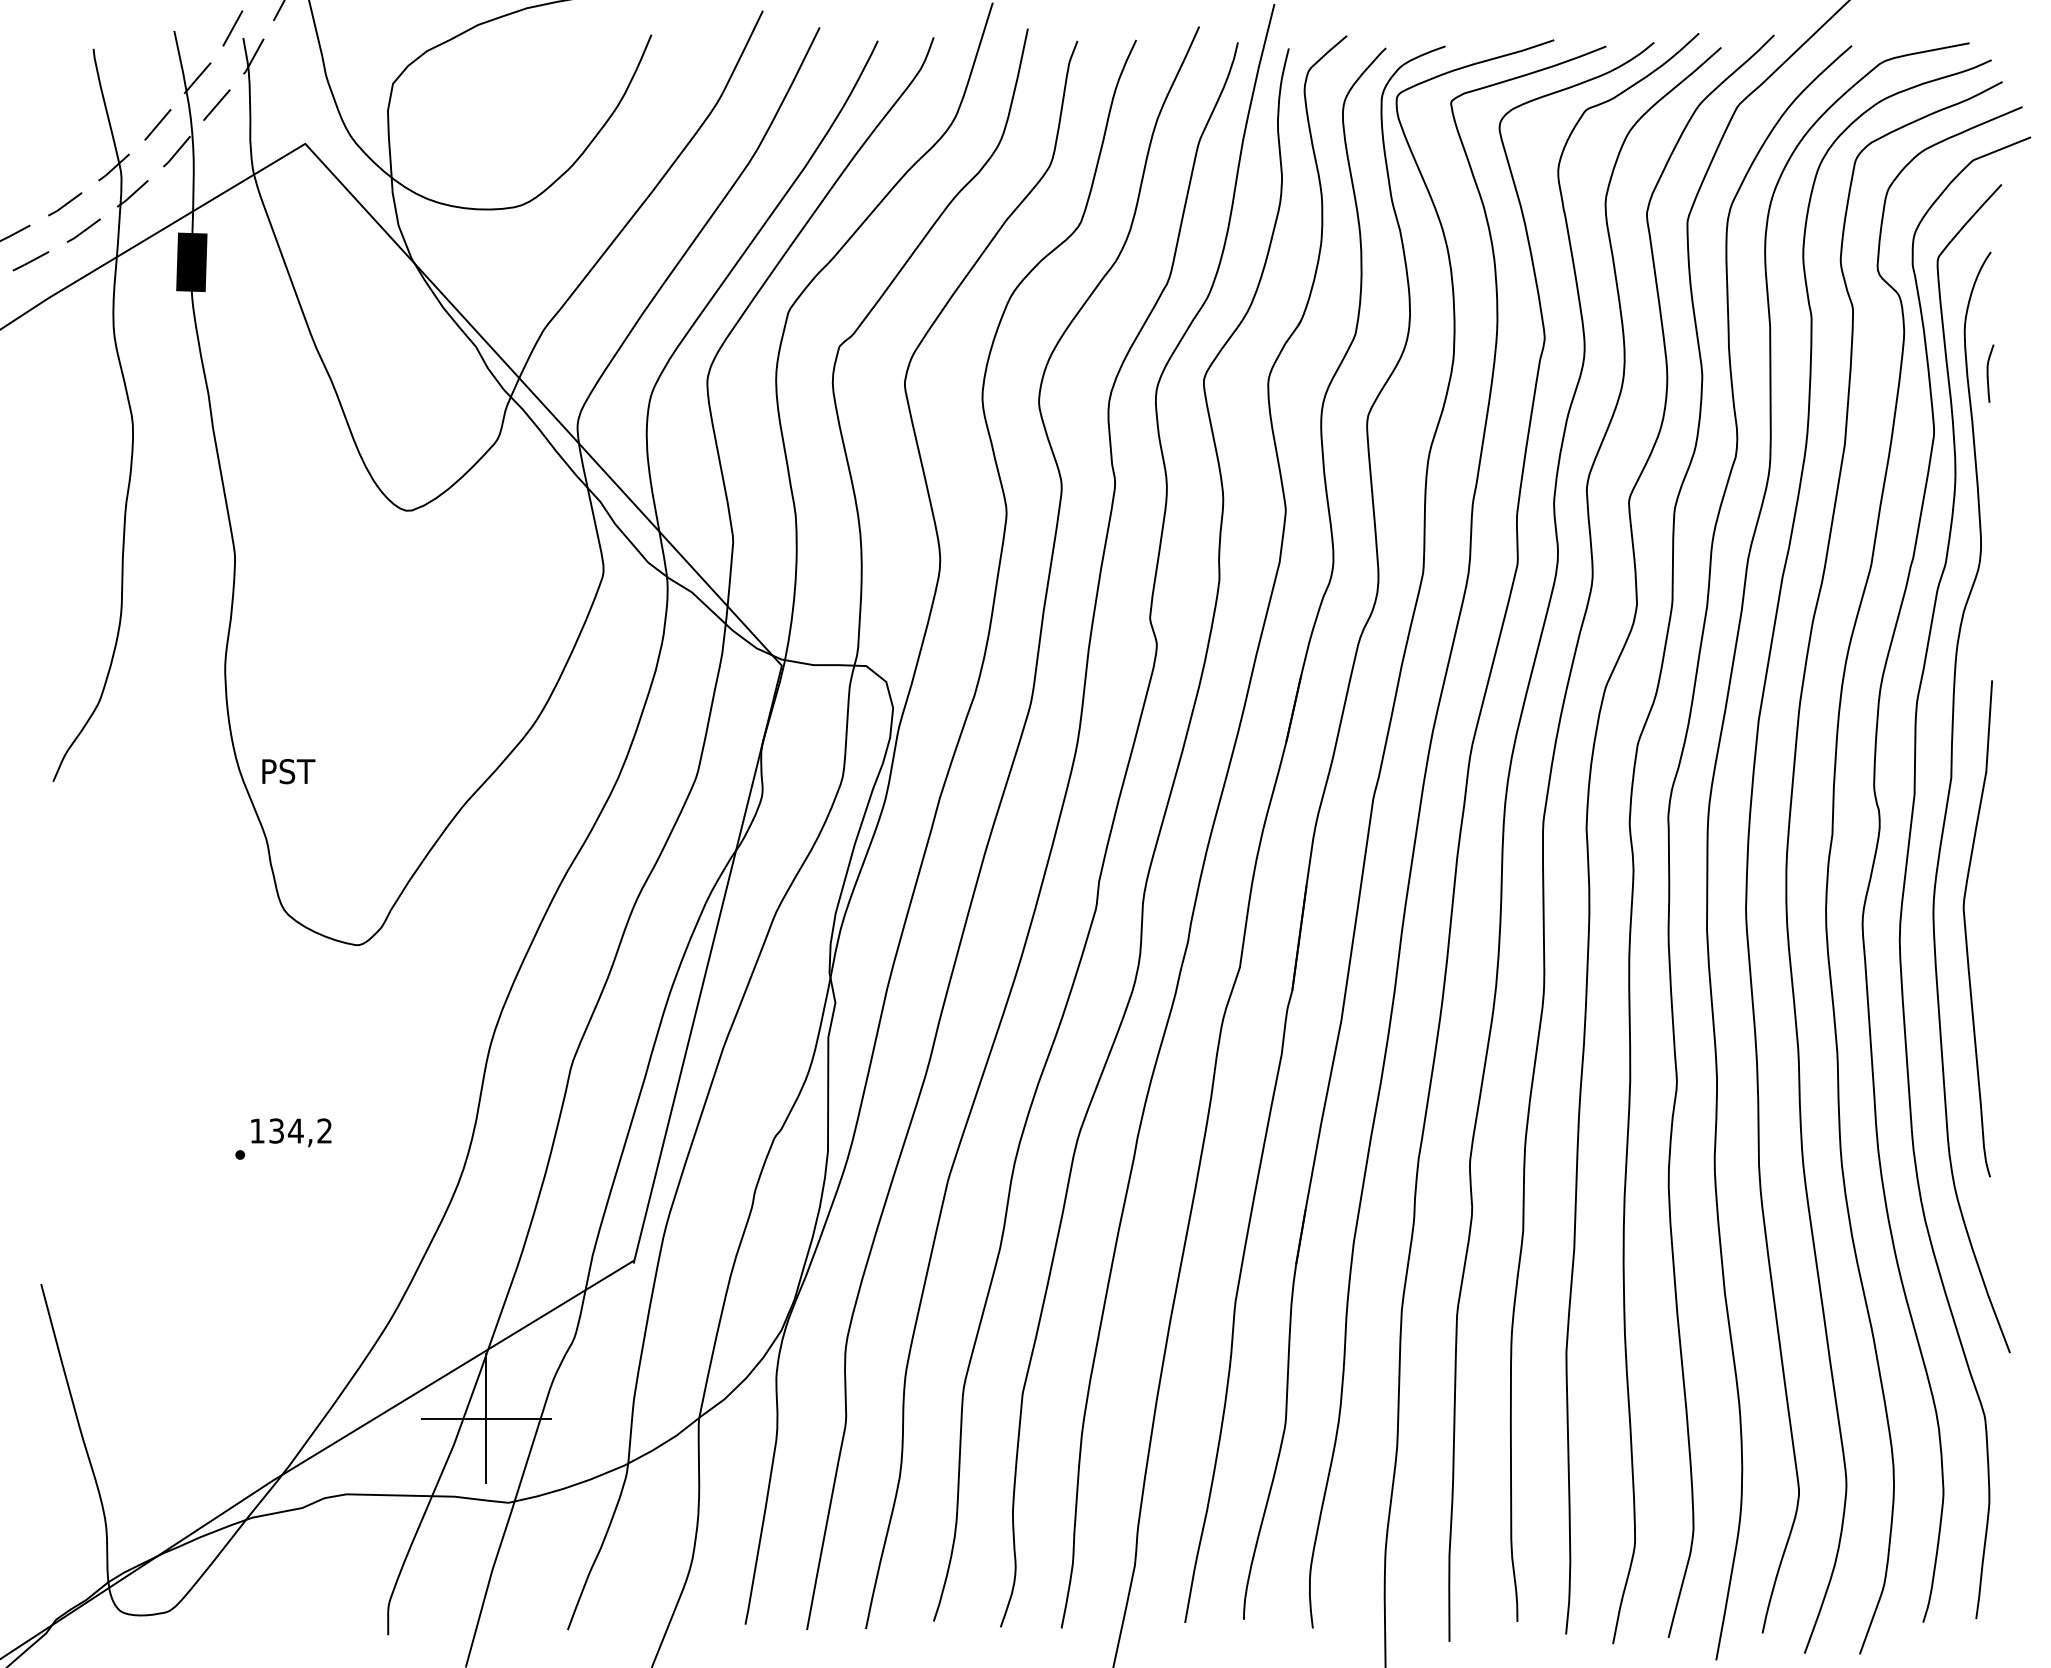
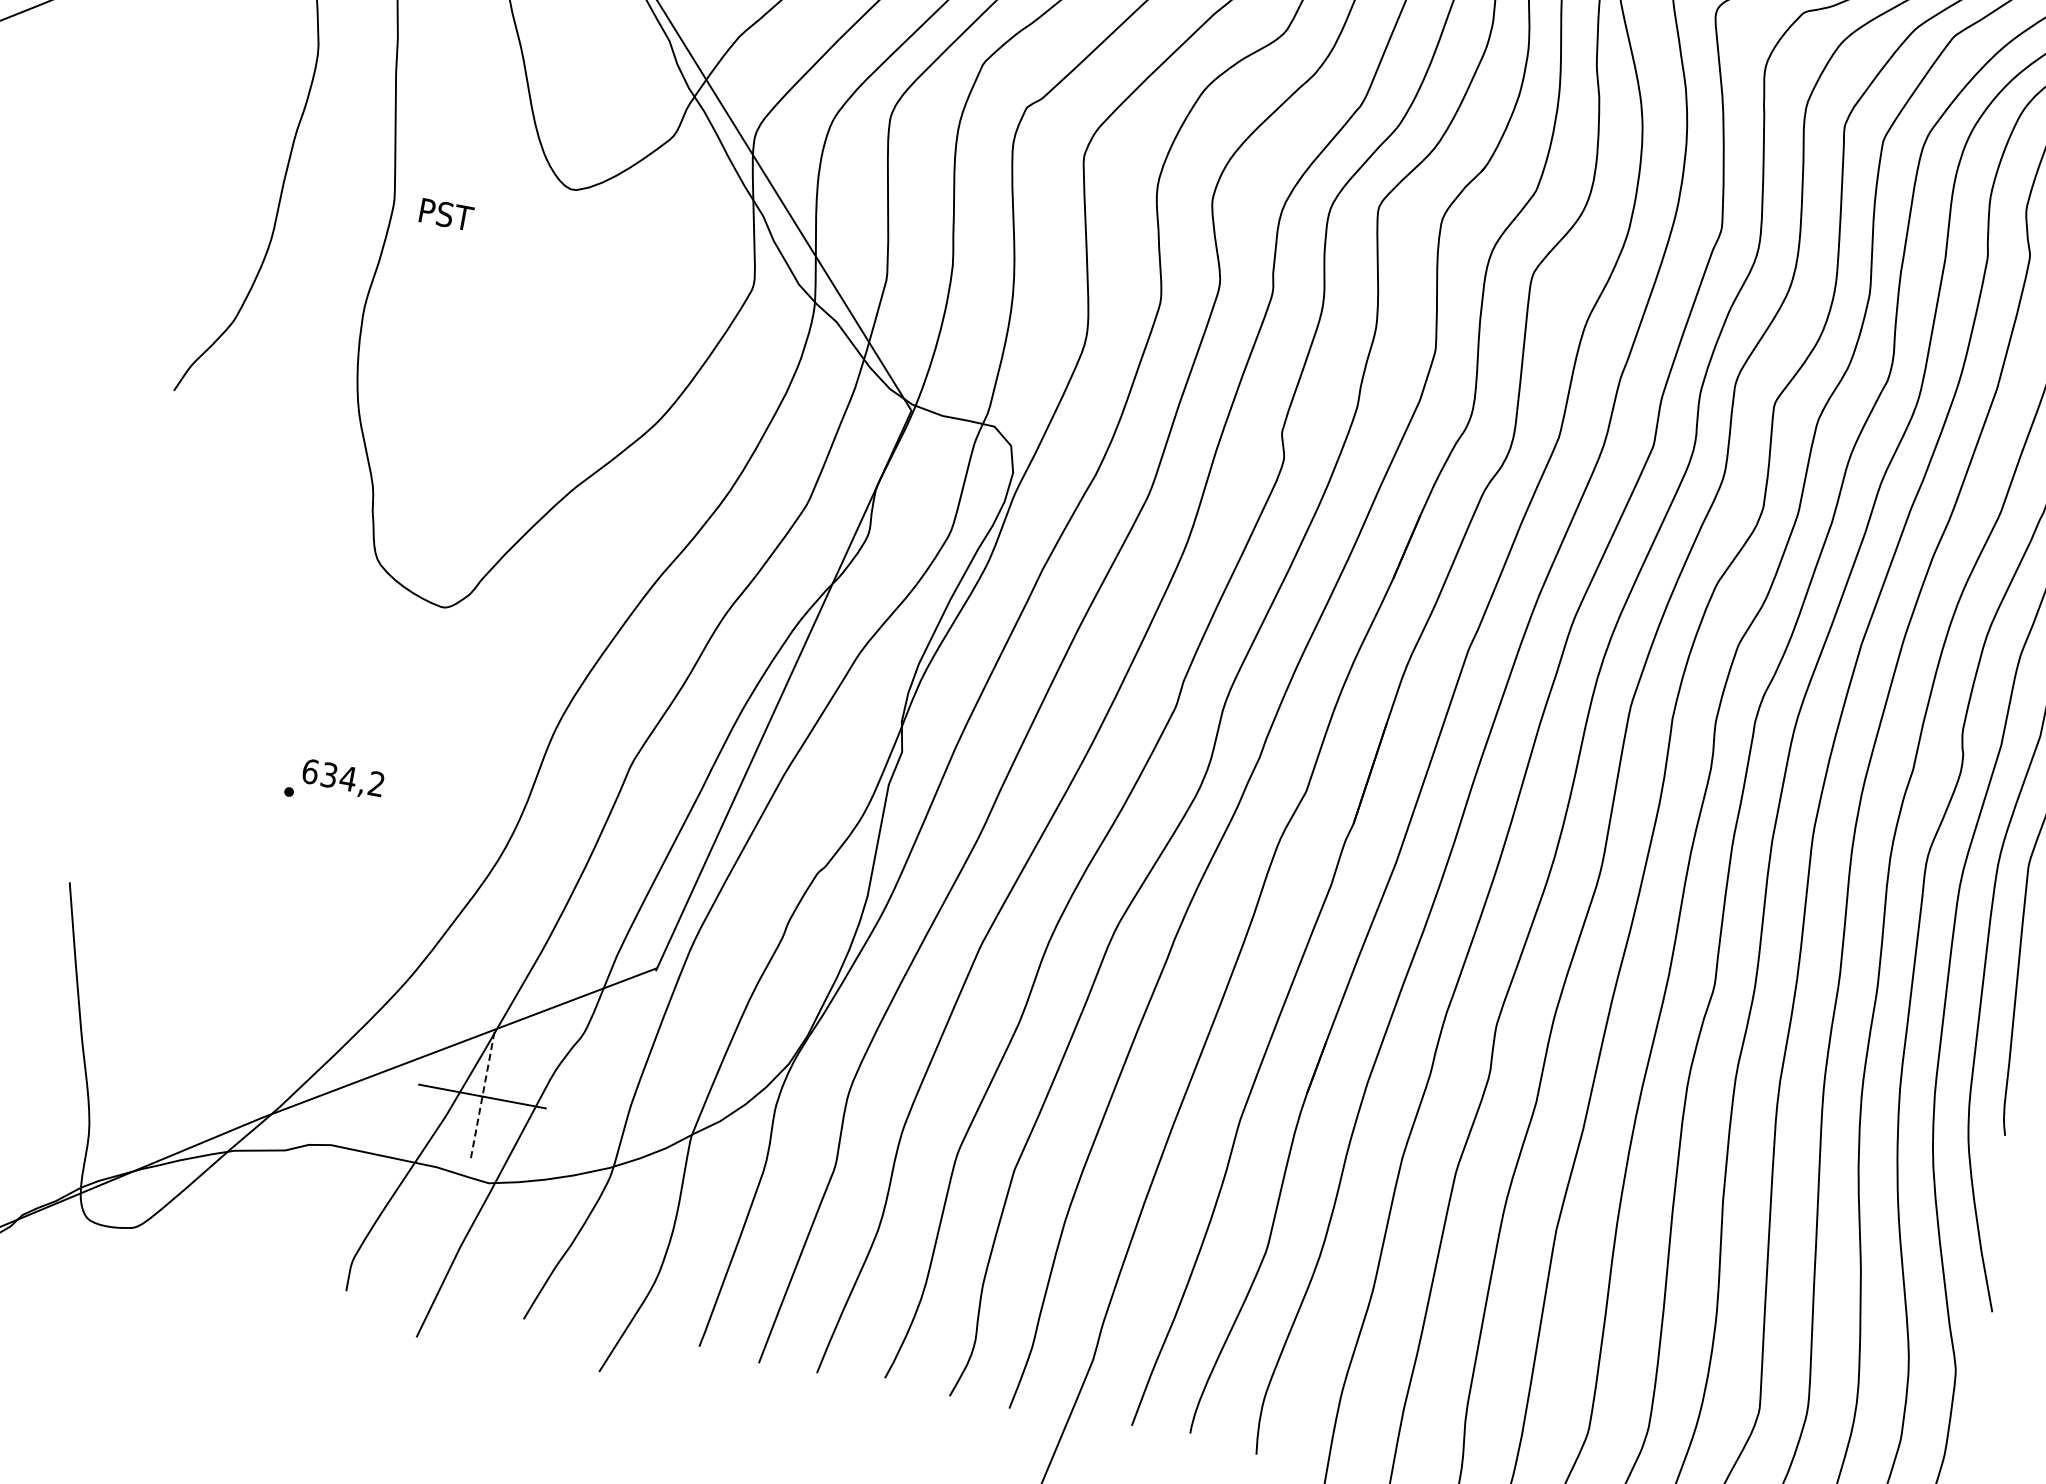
text: (288, 771) -> (446, 214), moved
text: (257, 1130) -> (310, 771), 134,2 -> 634,2
line: (486, 1419) -> (482, 1097), solid -> dashed

